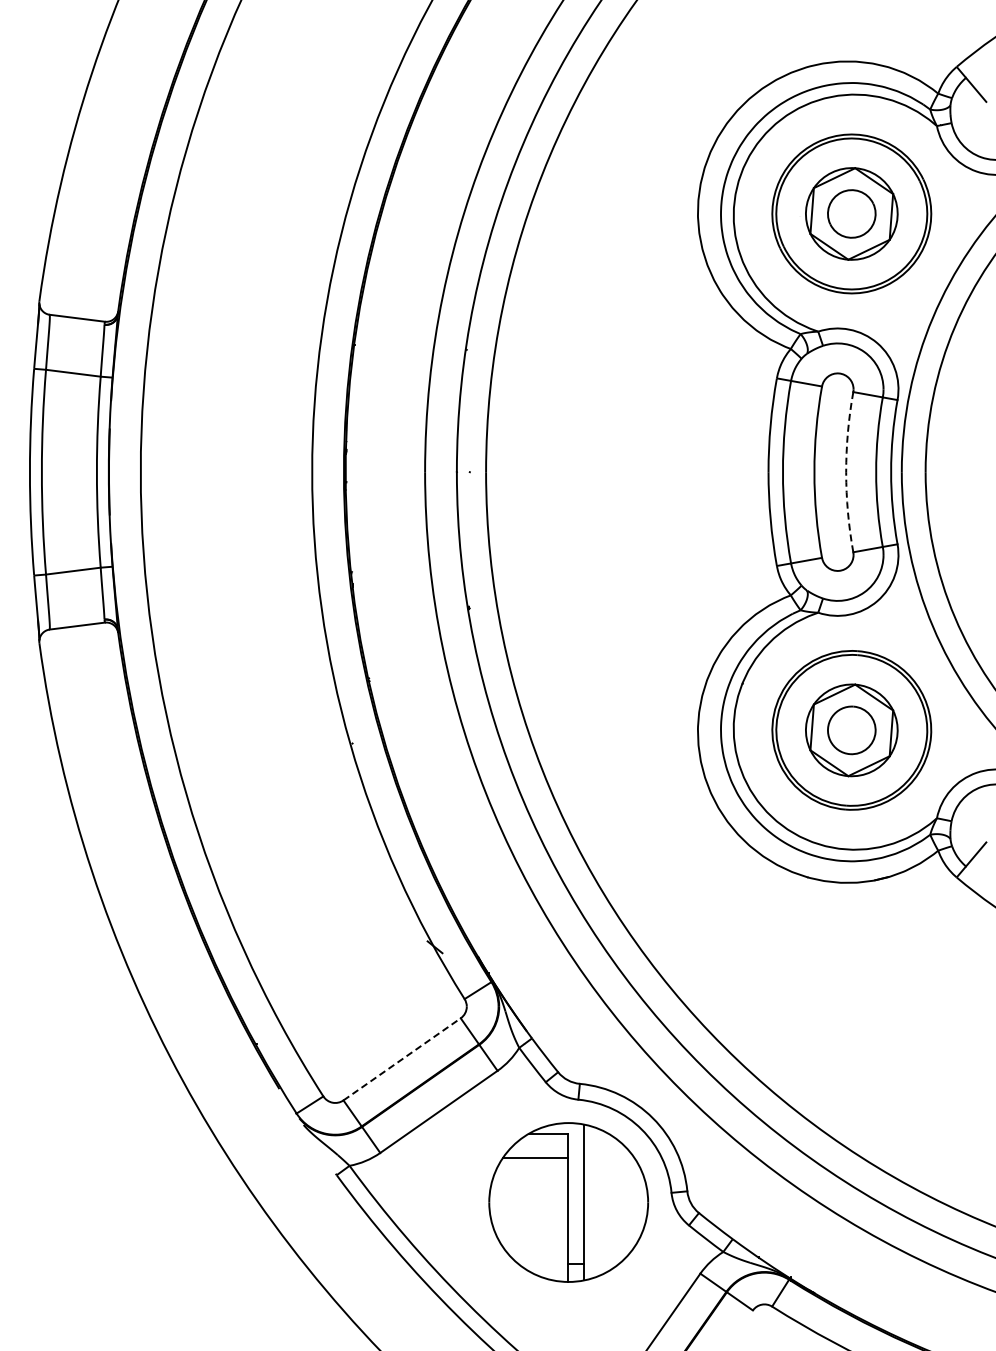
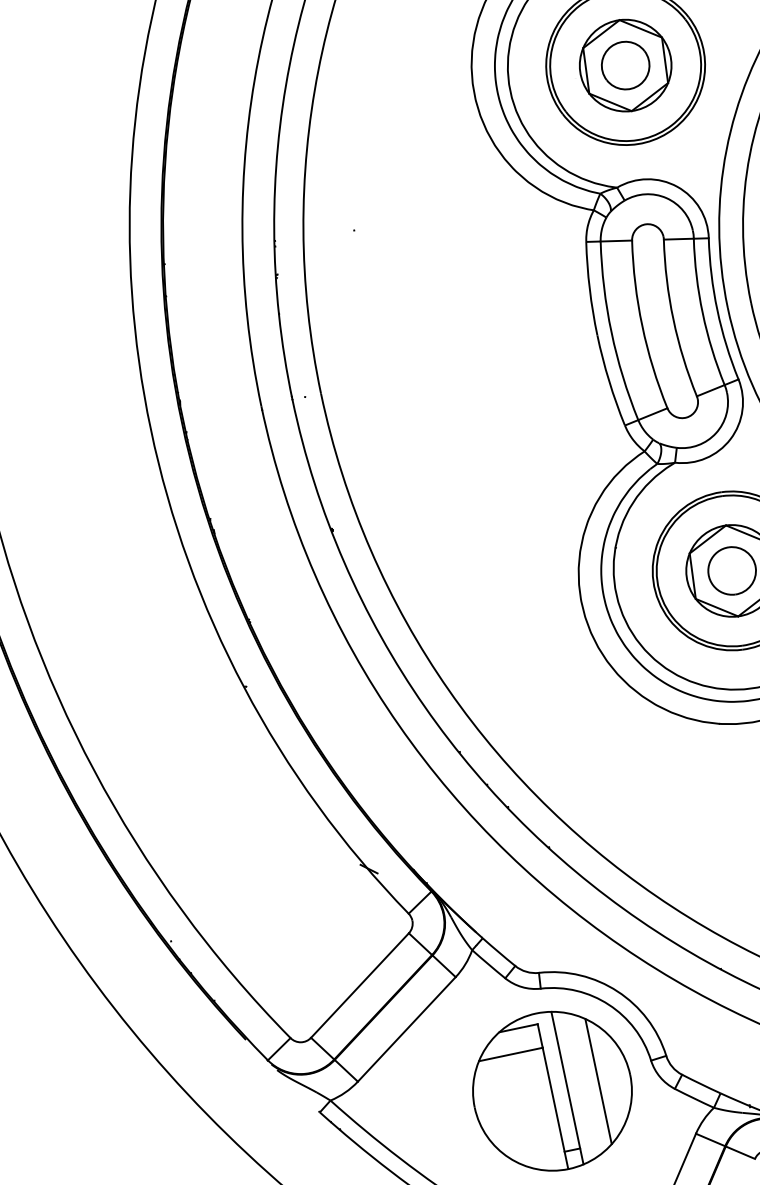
arc: (846, 472) -> (673, 319), dashed -> solid
line: (402, 1059) -> (360, 985), dashed -> solid
line: (615, 1202) -> (598, 1081), added

